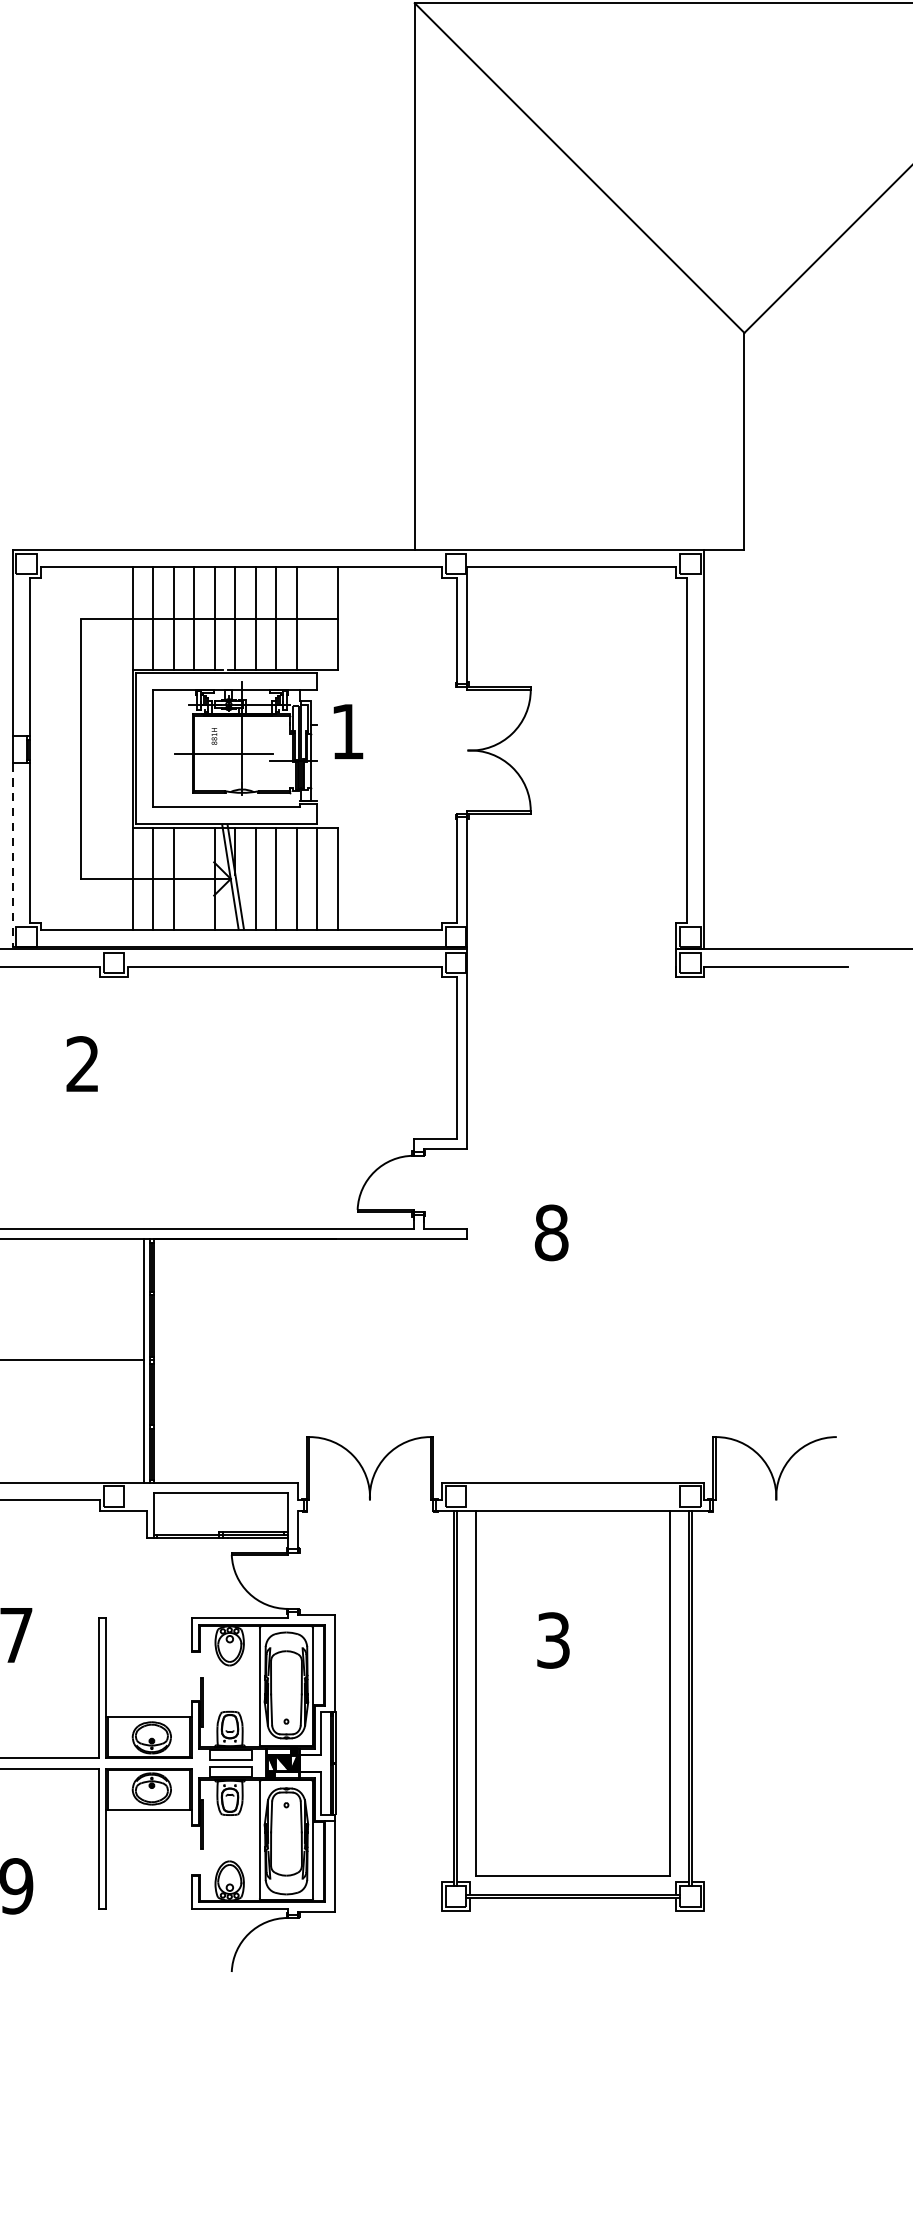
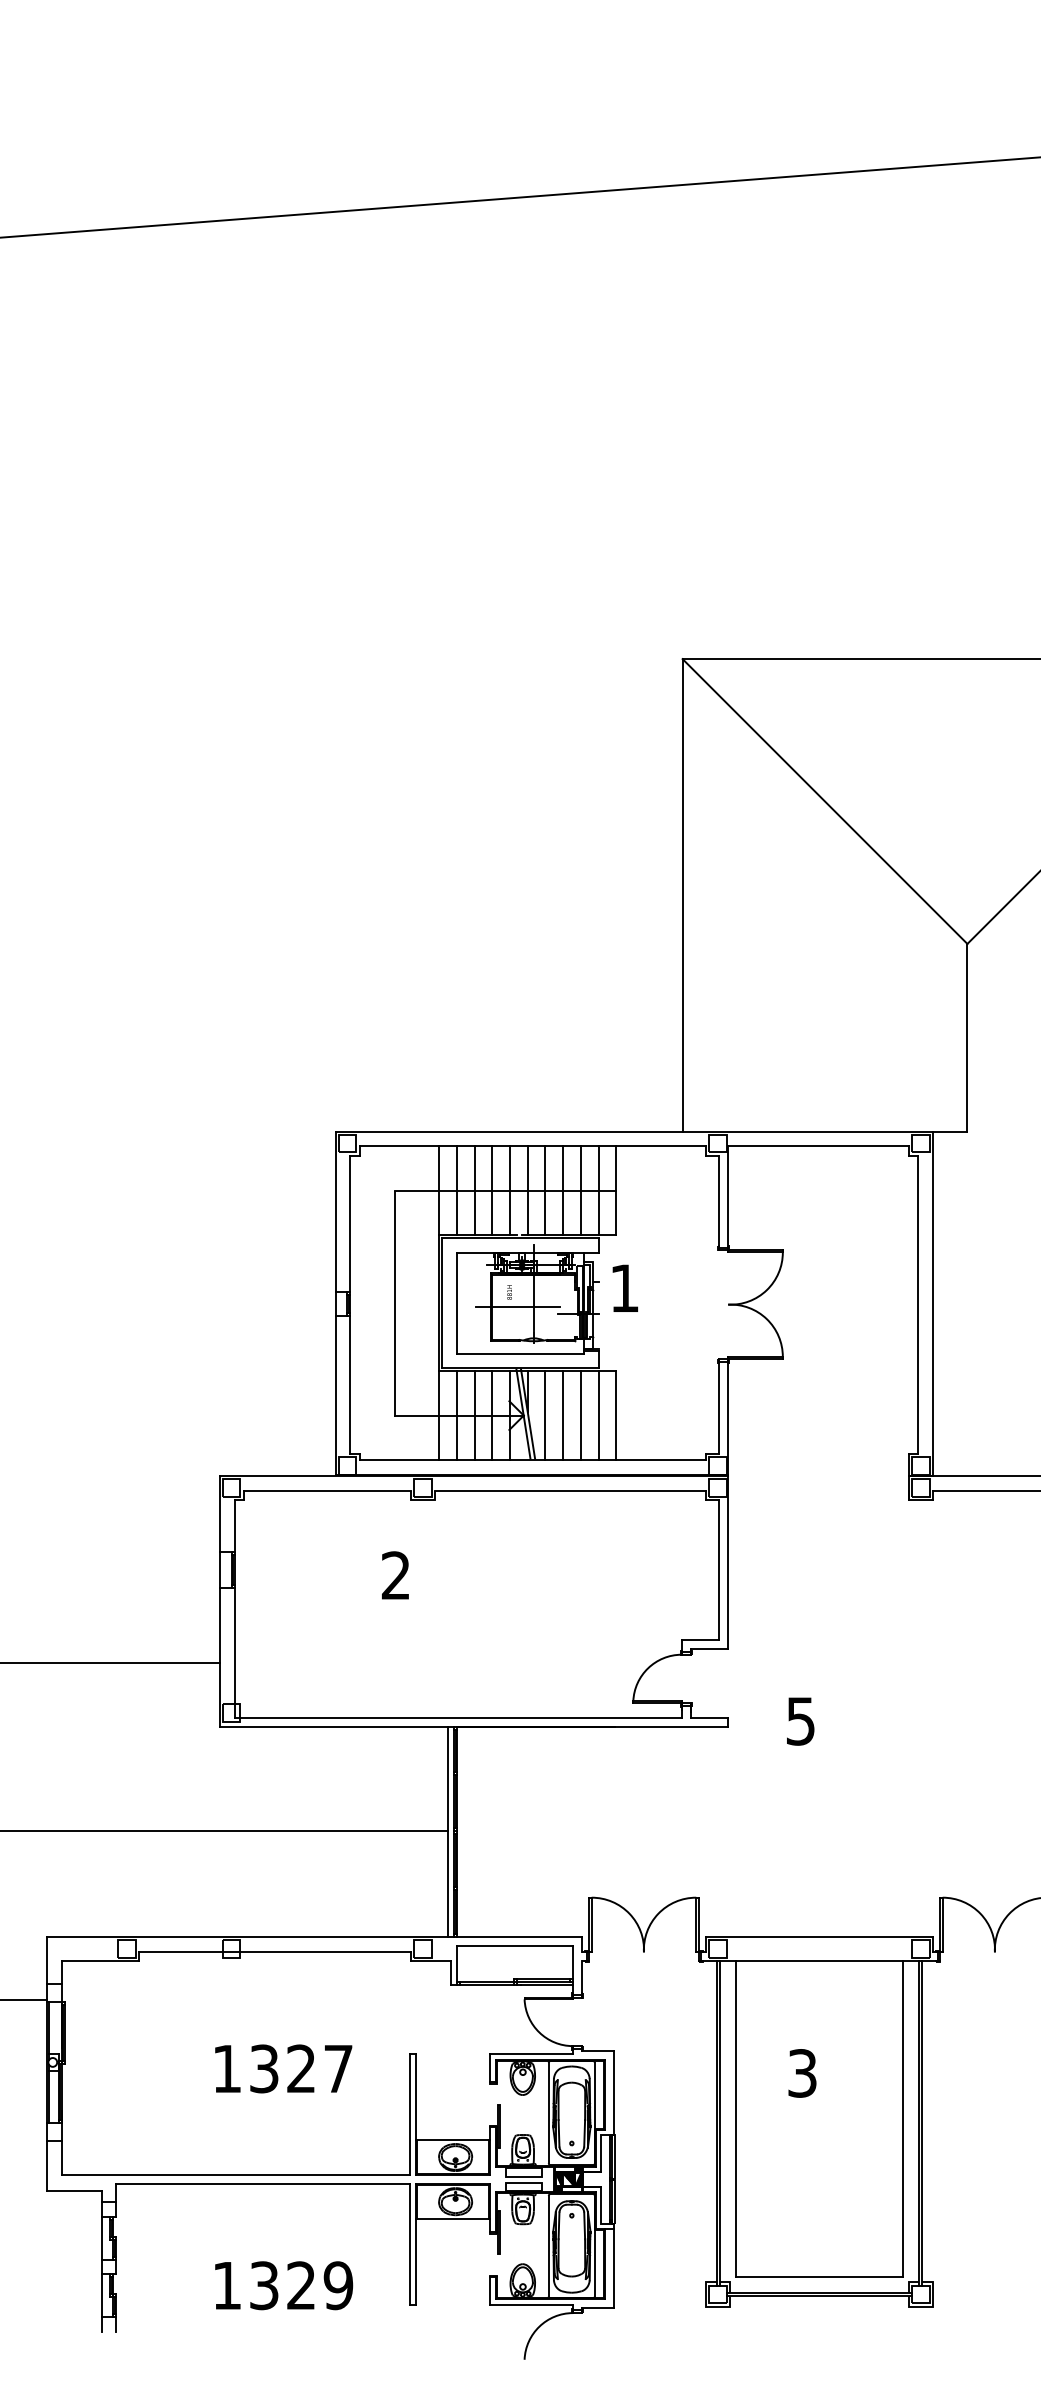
line: (317, 618) -> (598, 1190), added
line: (12, 855) -> (335, 1395), dashed -> solid
line: (194, 878) -> (492, 1415), added
text: (551, 1231) -> (800, 1720), 8 -> 5

